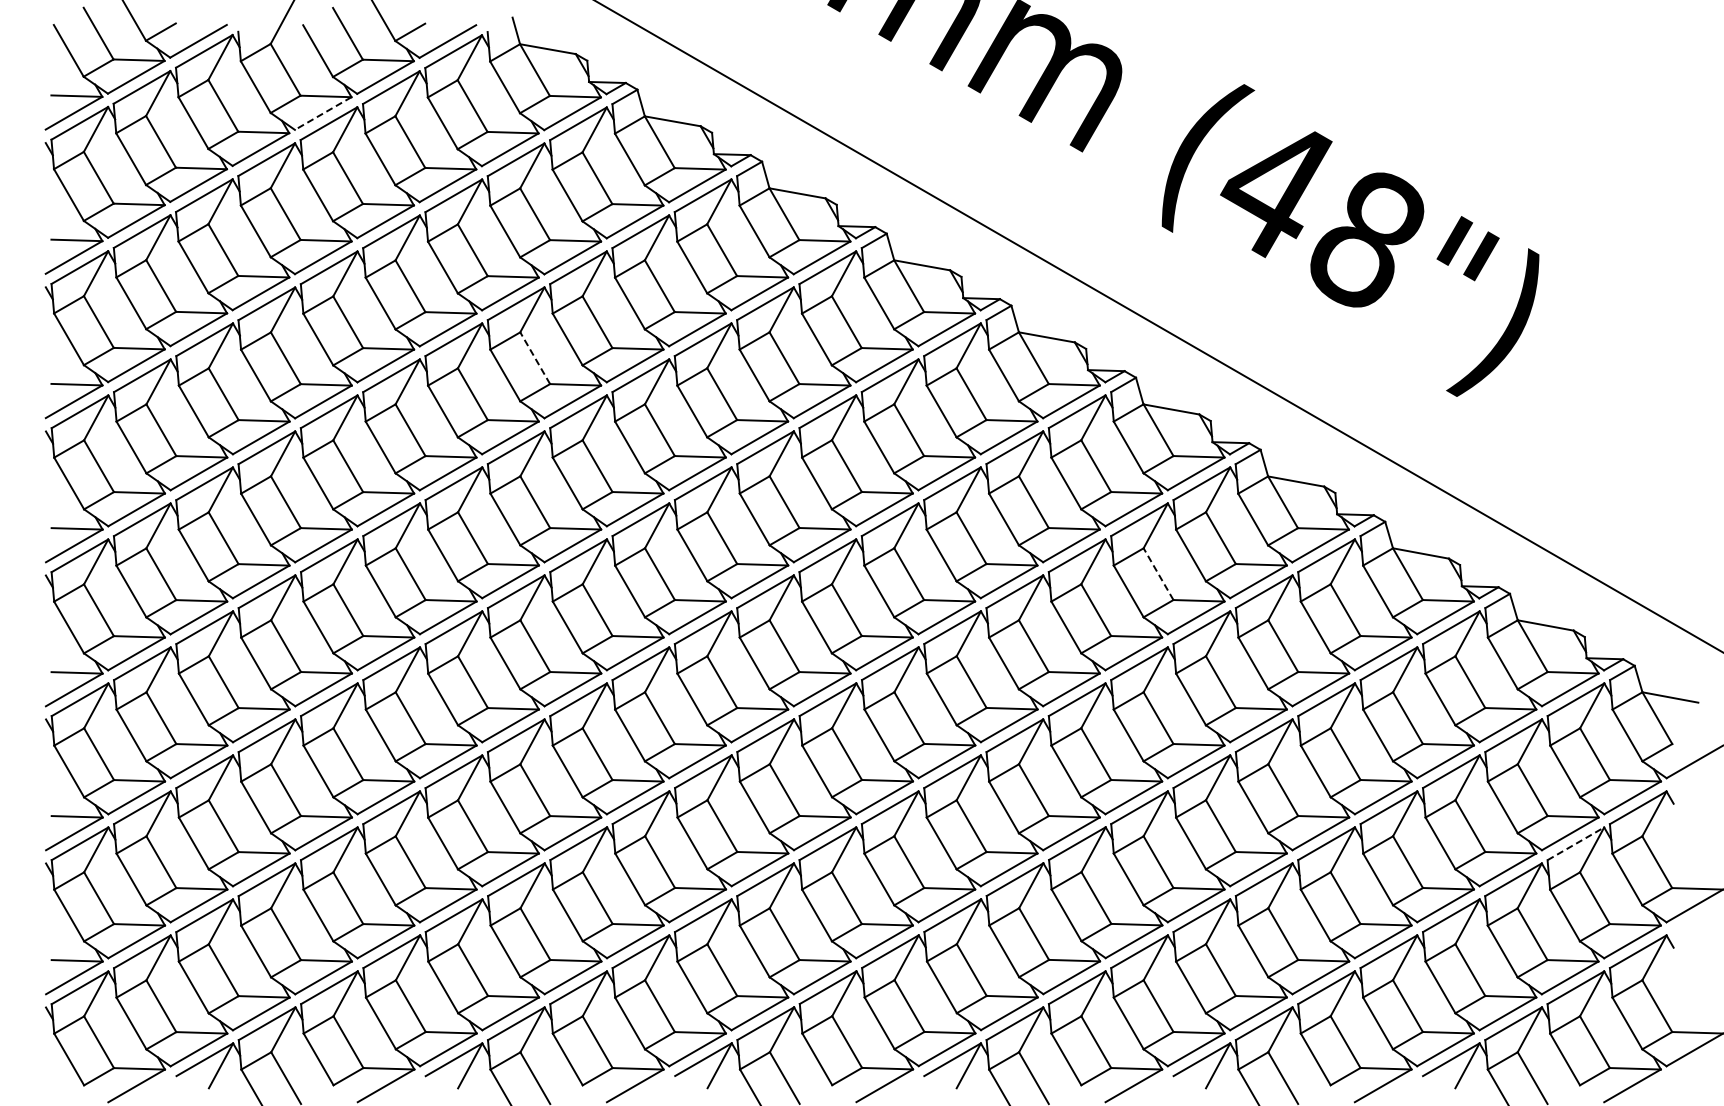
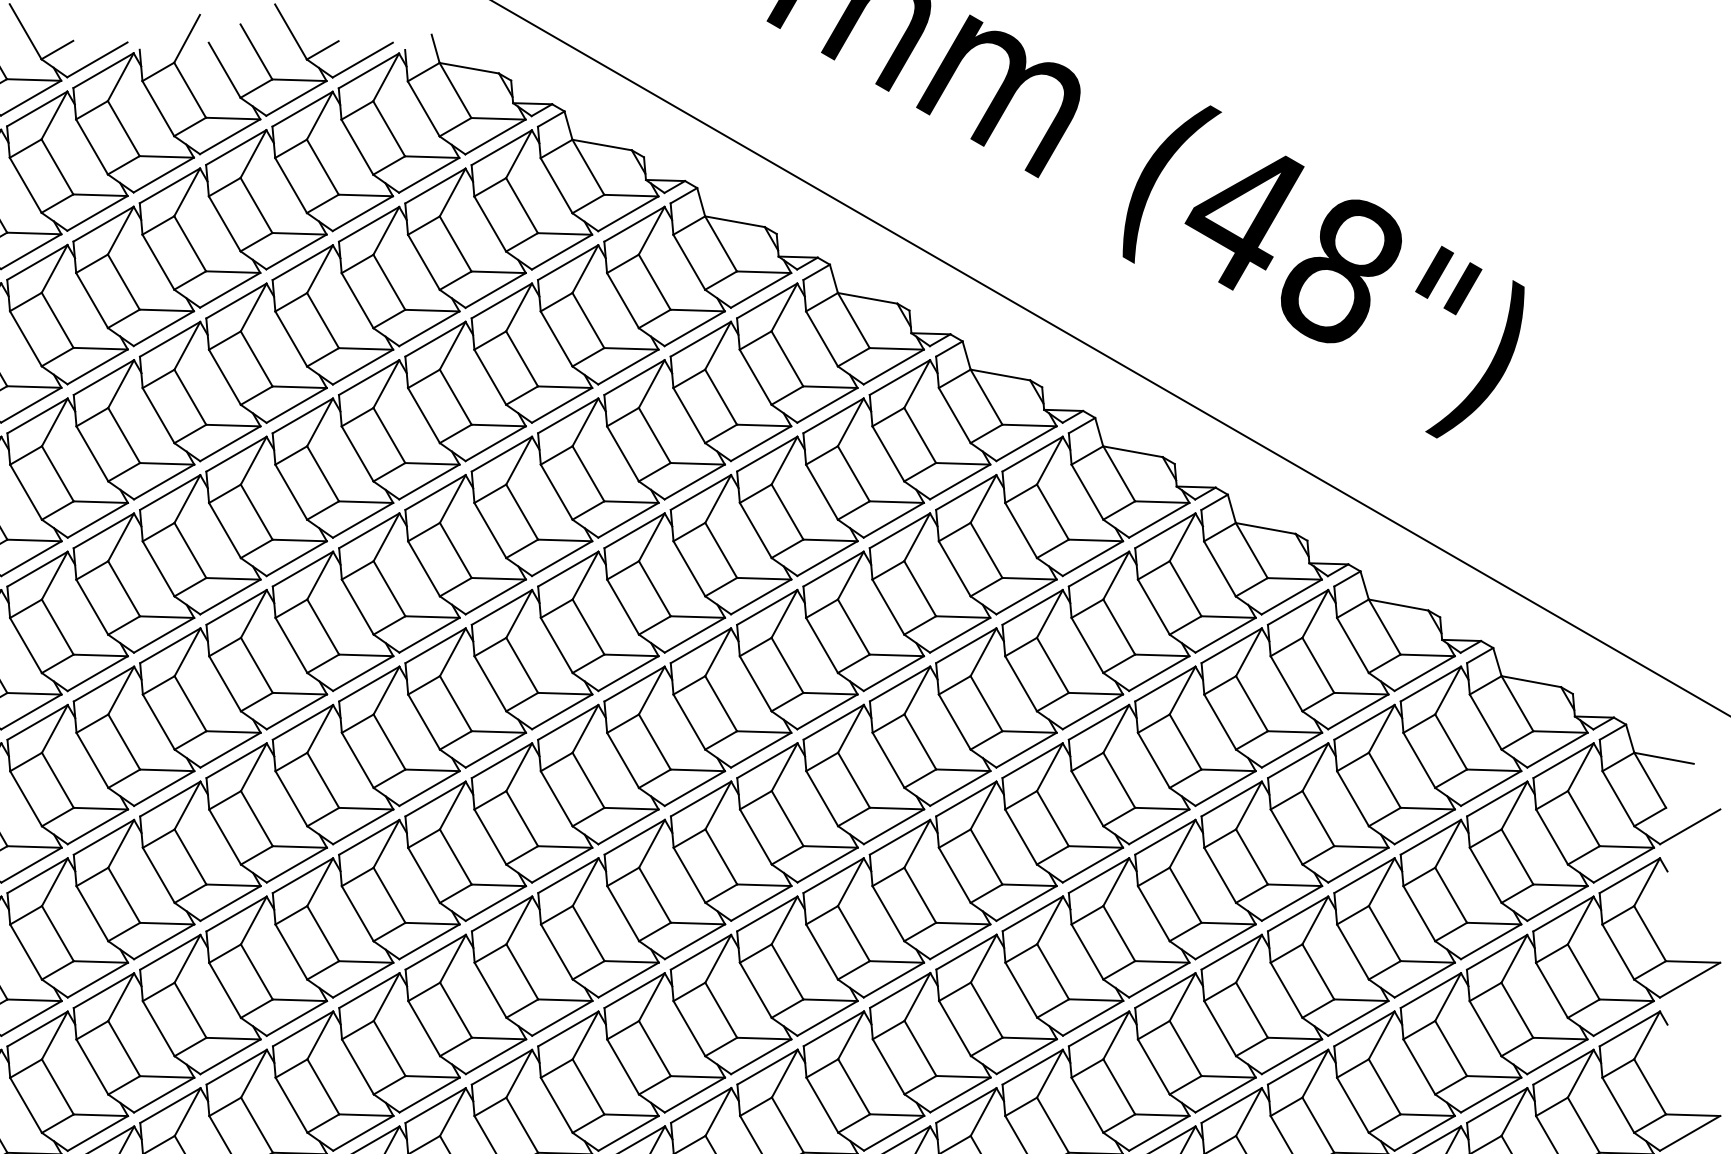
line: (323, 113) -> (230, 136), dashed -> solid
line: (535, 358) -> (456, 397), dashed -> solid
line: (1158, 574) -> (1119, 627), dashed -> solid
line: (1575, 843) -> (1563, 913), dashed -> solid

